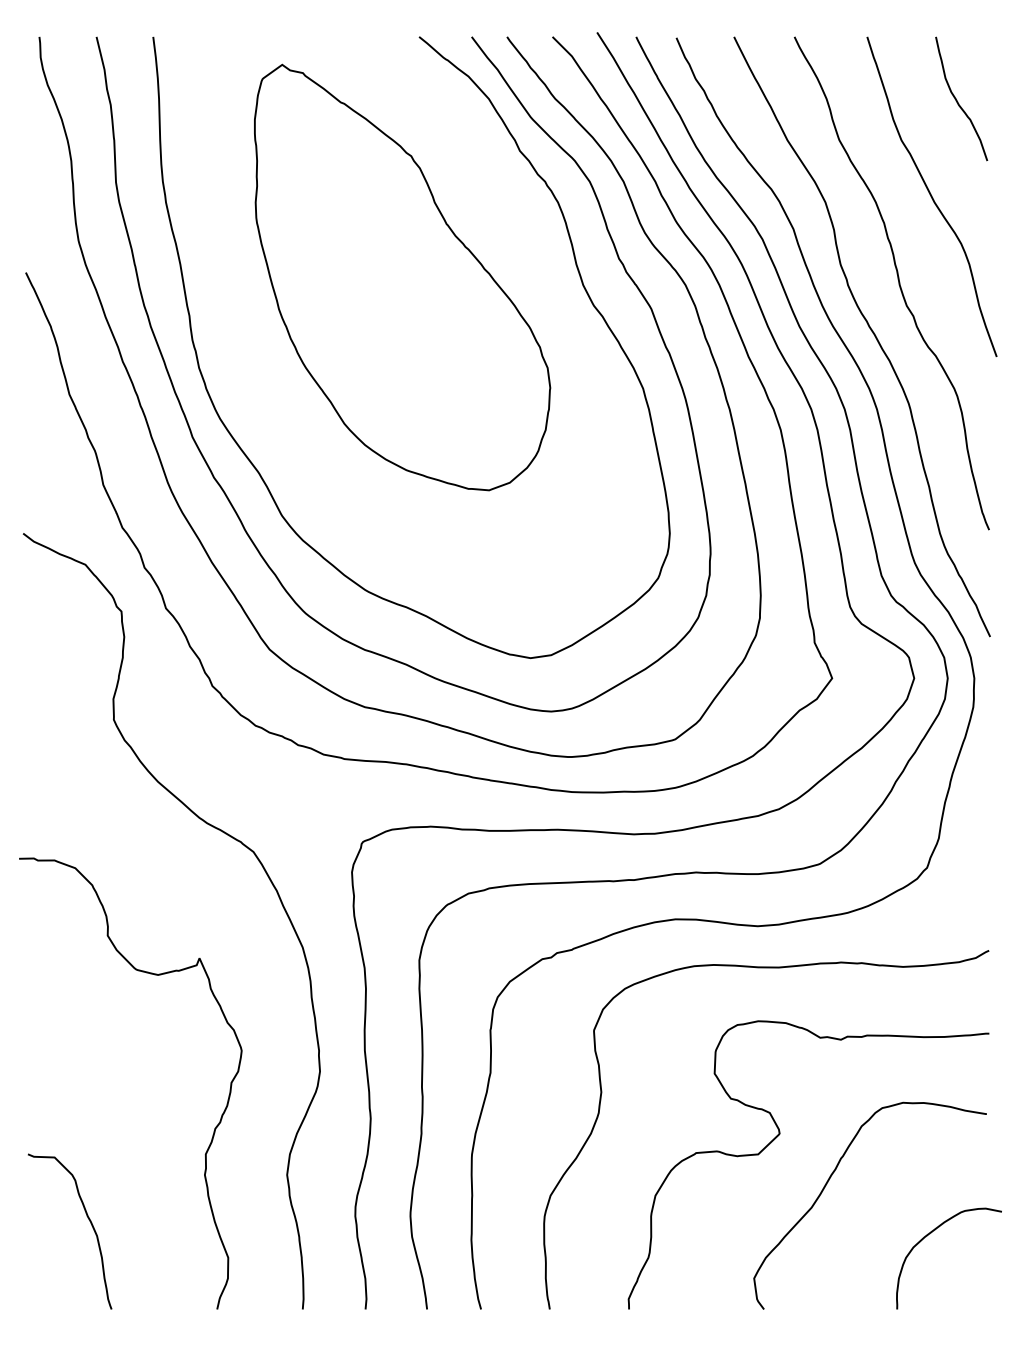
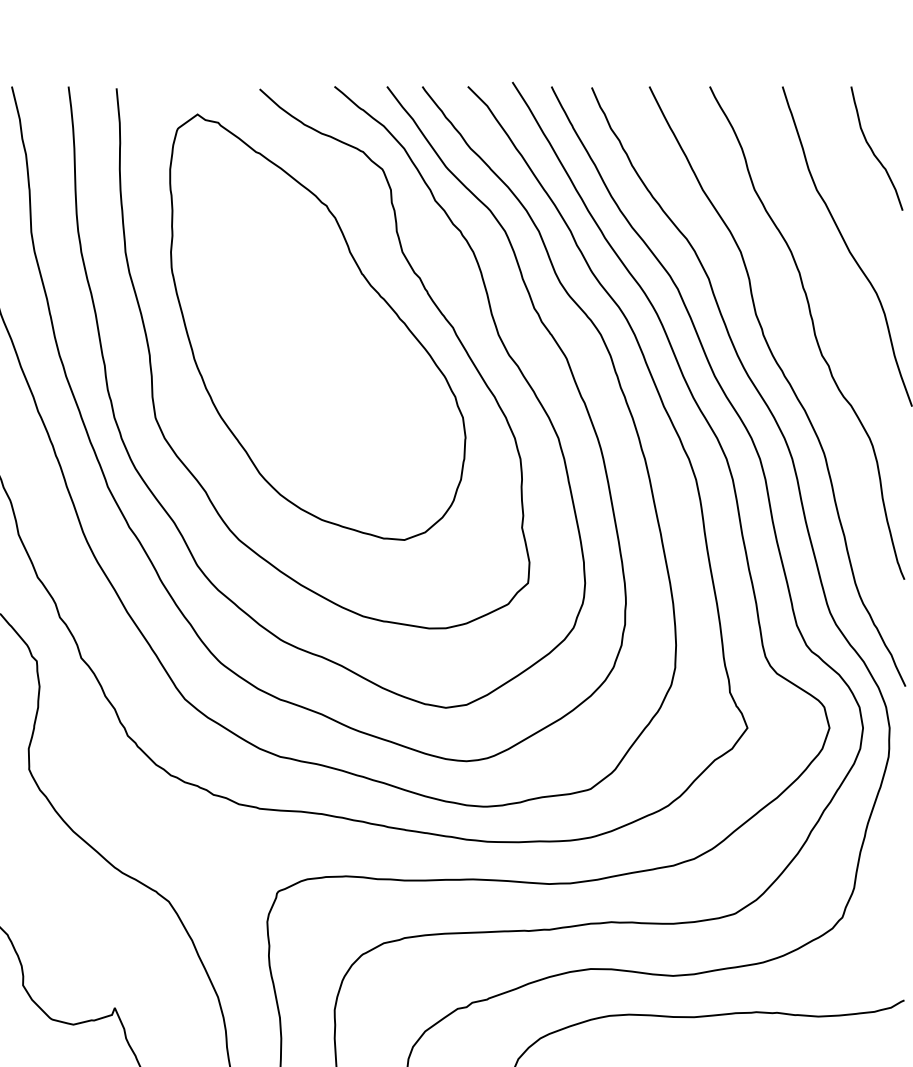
curve: (511, 244) -> (426, 294), added

